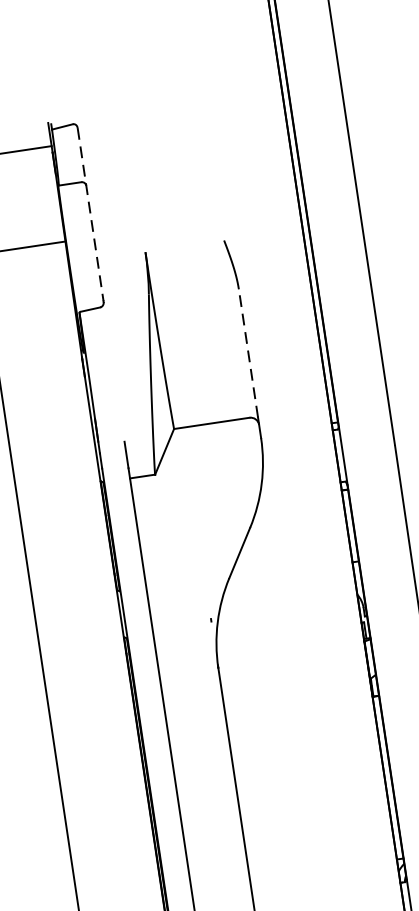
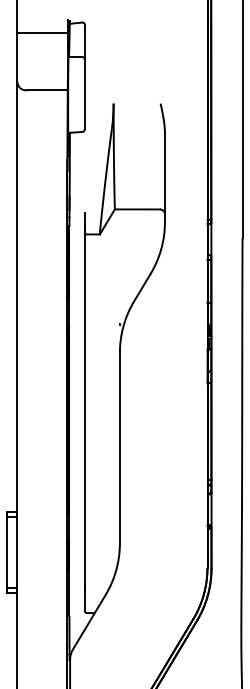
line: (89, 214) -> (84, 76), dashed -> solid
line: (247, 353) -> (164, 171), dashed -> solid

